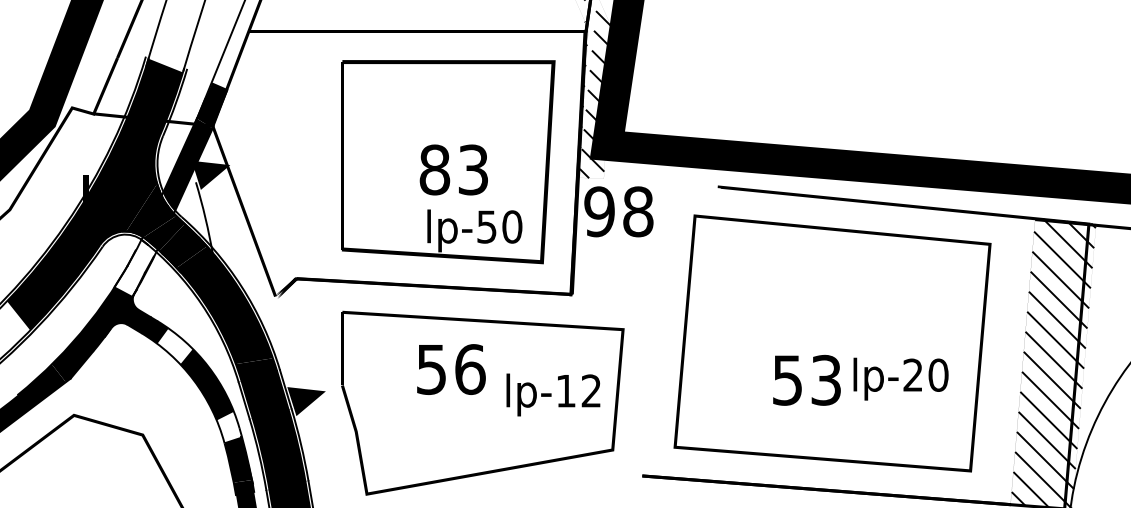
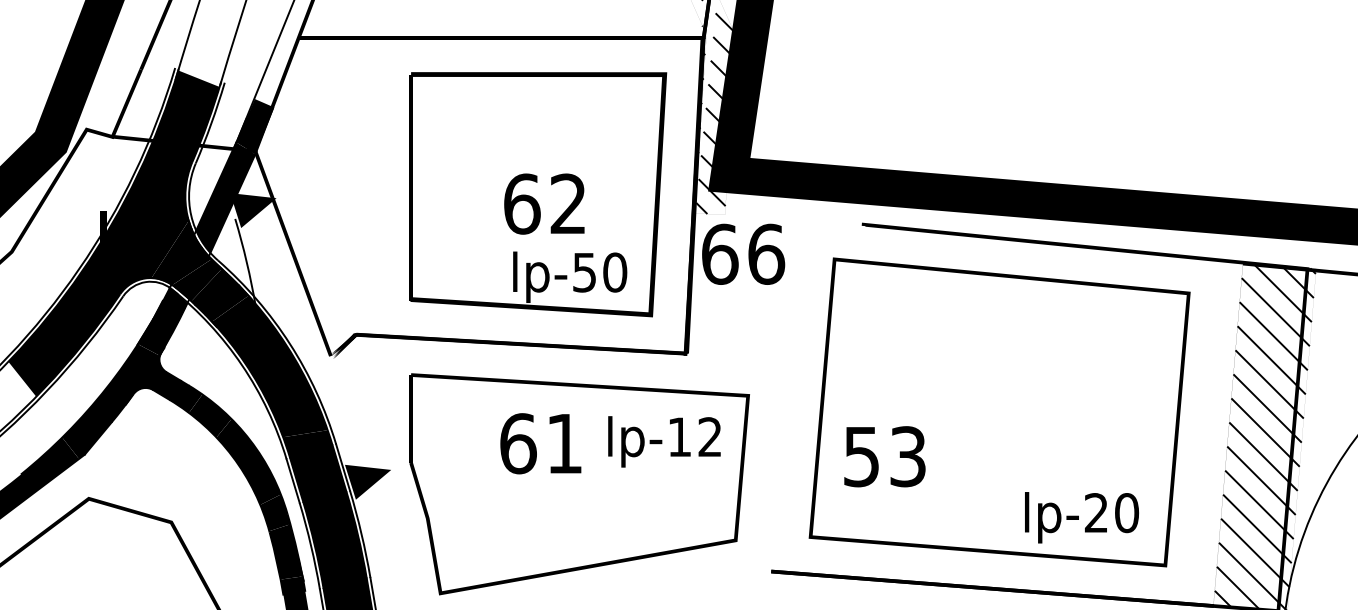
text: (453, 169) -> (544, 203), 83 -> 62
text: (618, 211) -> (742, 253), 98 -> 66
fill: (135, 267) -> (162, 321), added
fill: (174, 346) -> (209, 416), added
text: (450, 369) -> (540, 443), 56 -> 61
text: (900, 378) -> (1081, 516), moved
text: (806, 379) -> (884, 455), moved
text: (553, 394) -> (664, 441), moved
fill: (233, 444) -> (280, 533), added

